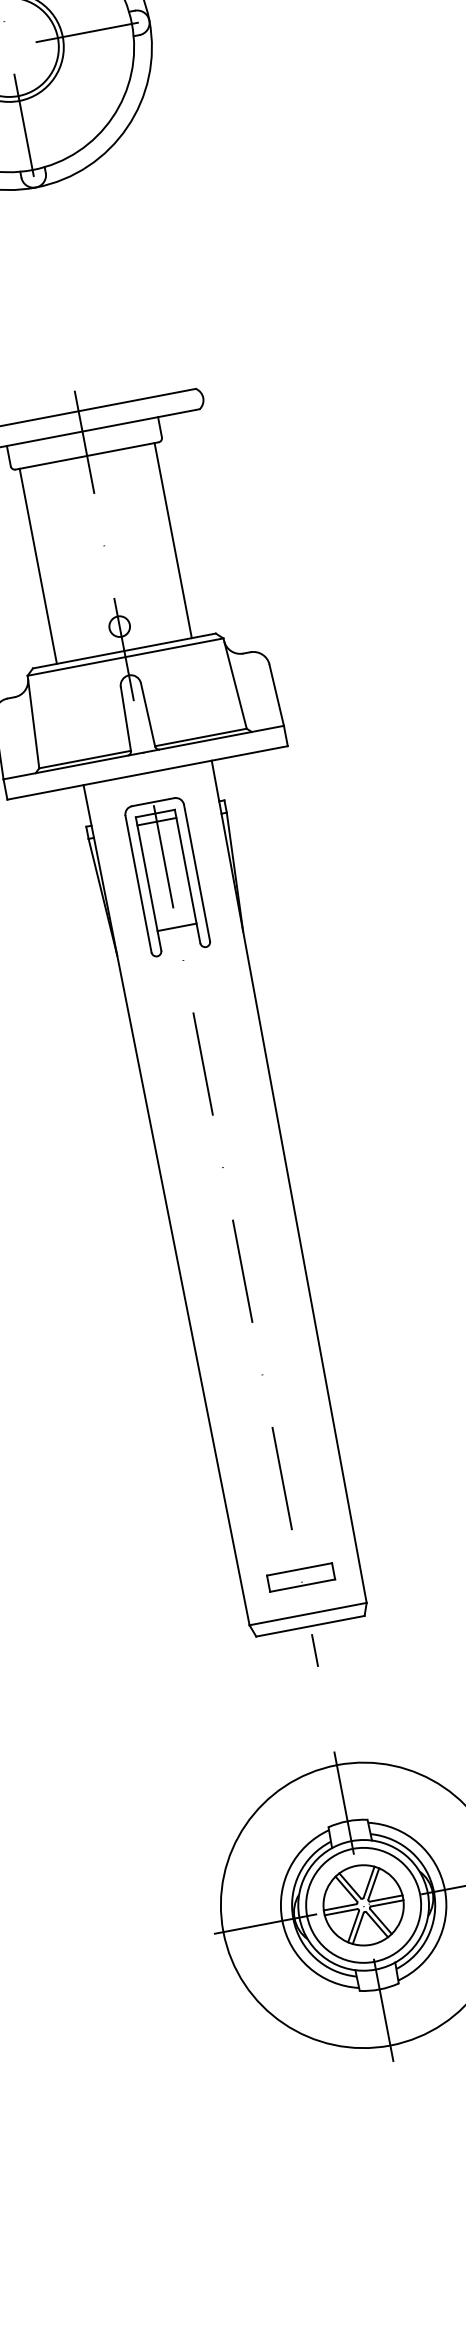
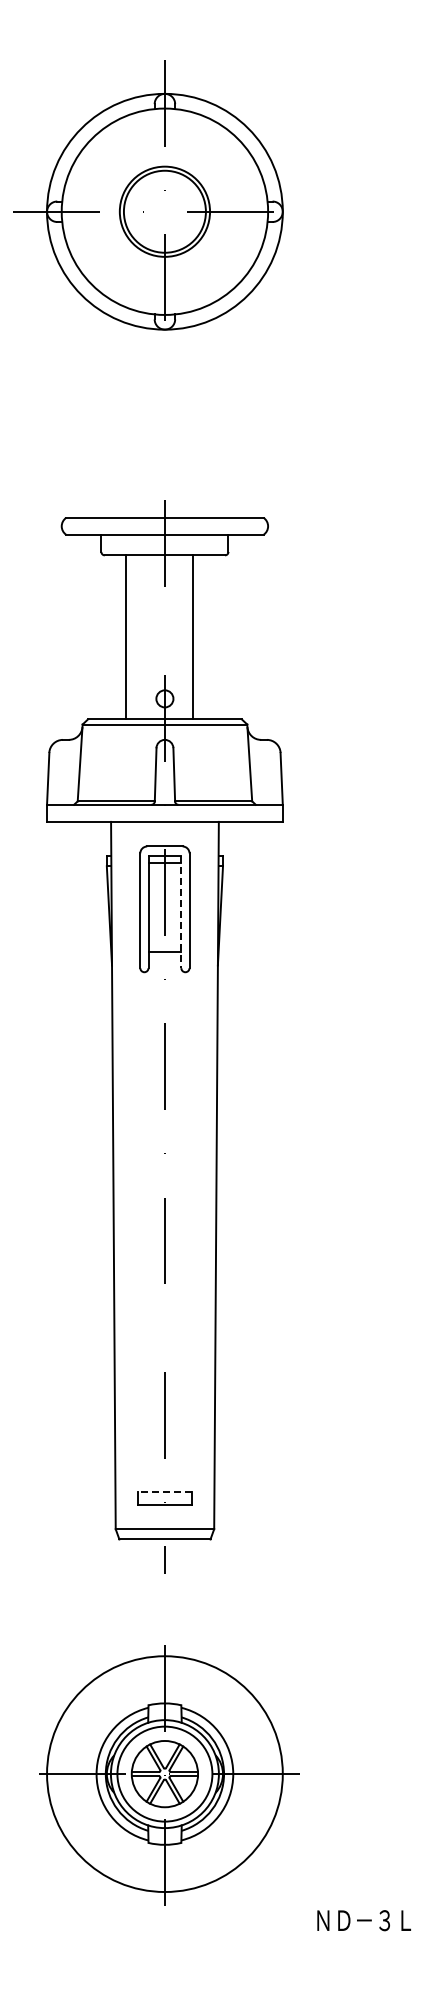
line: (173, 540) -> (192, 637), moved
line: (38, 566) -> (126, 637), moved
line: (187, 876) -> (181, 912), solid -> dashed
line: (299, 1569) -> (164, 1491), solid -> dashed

